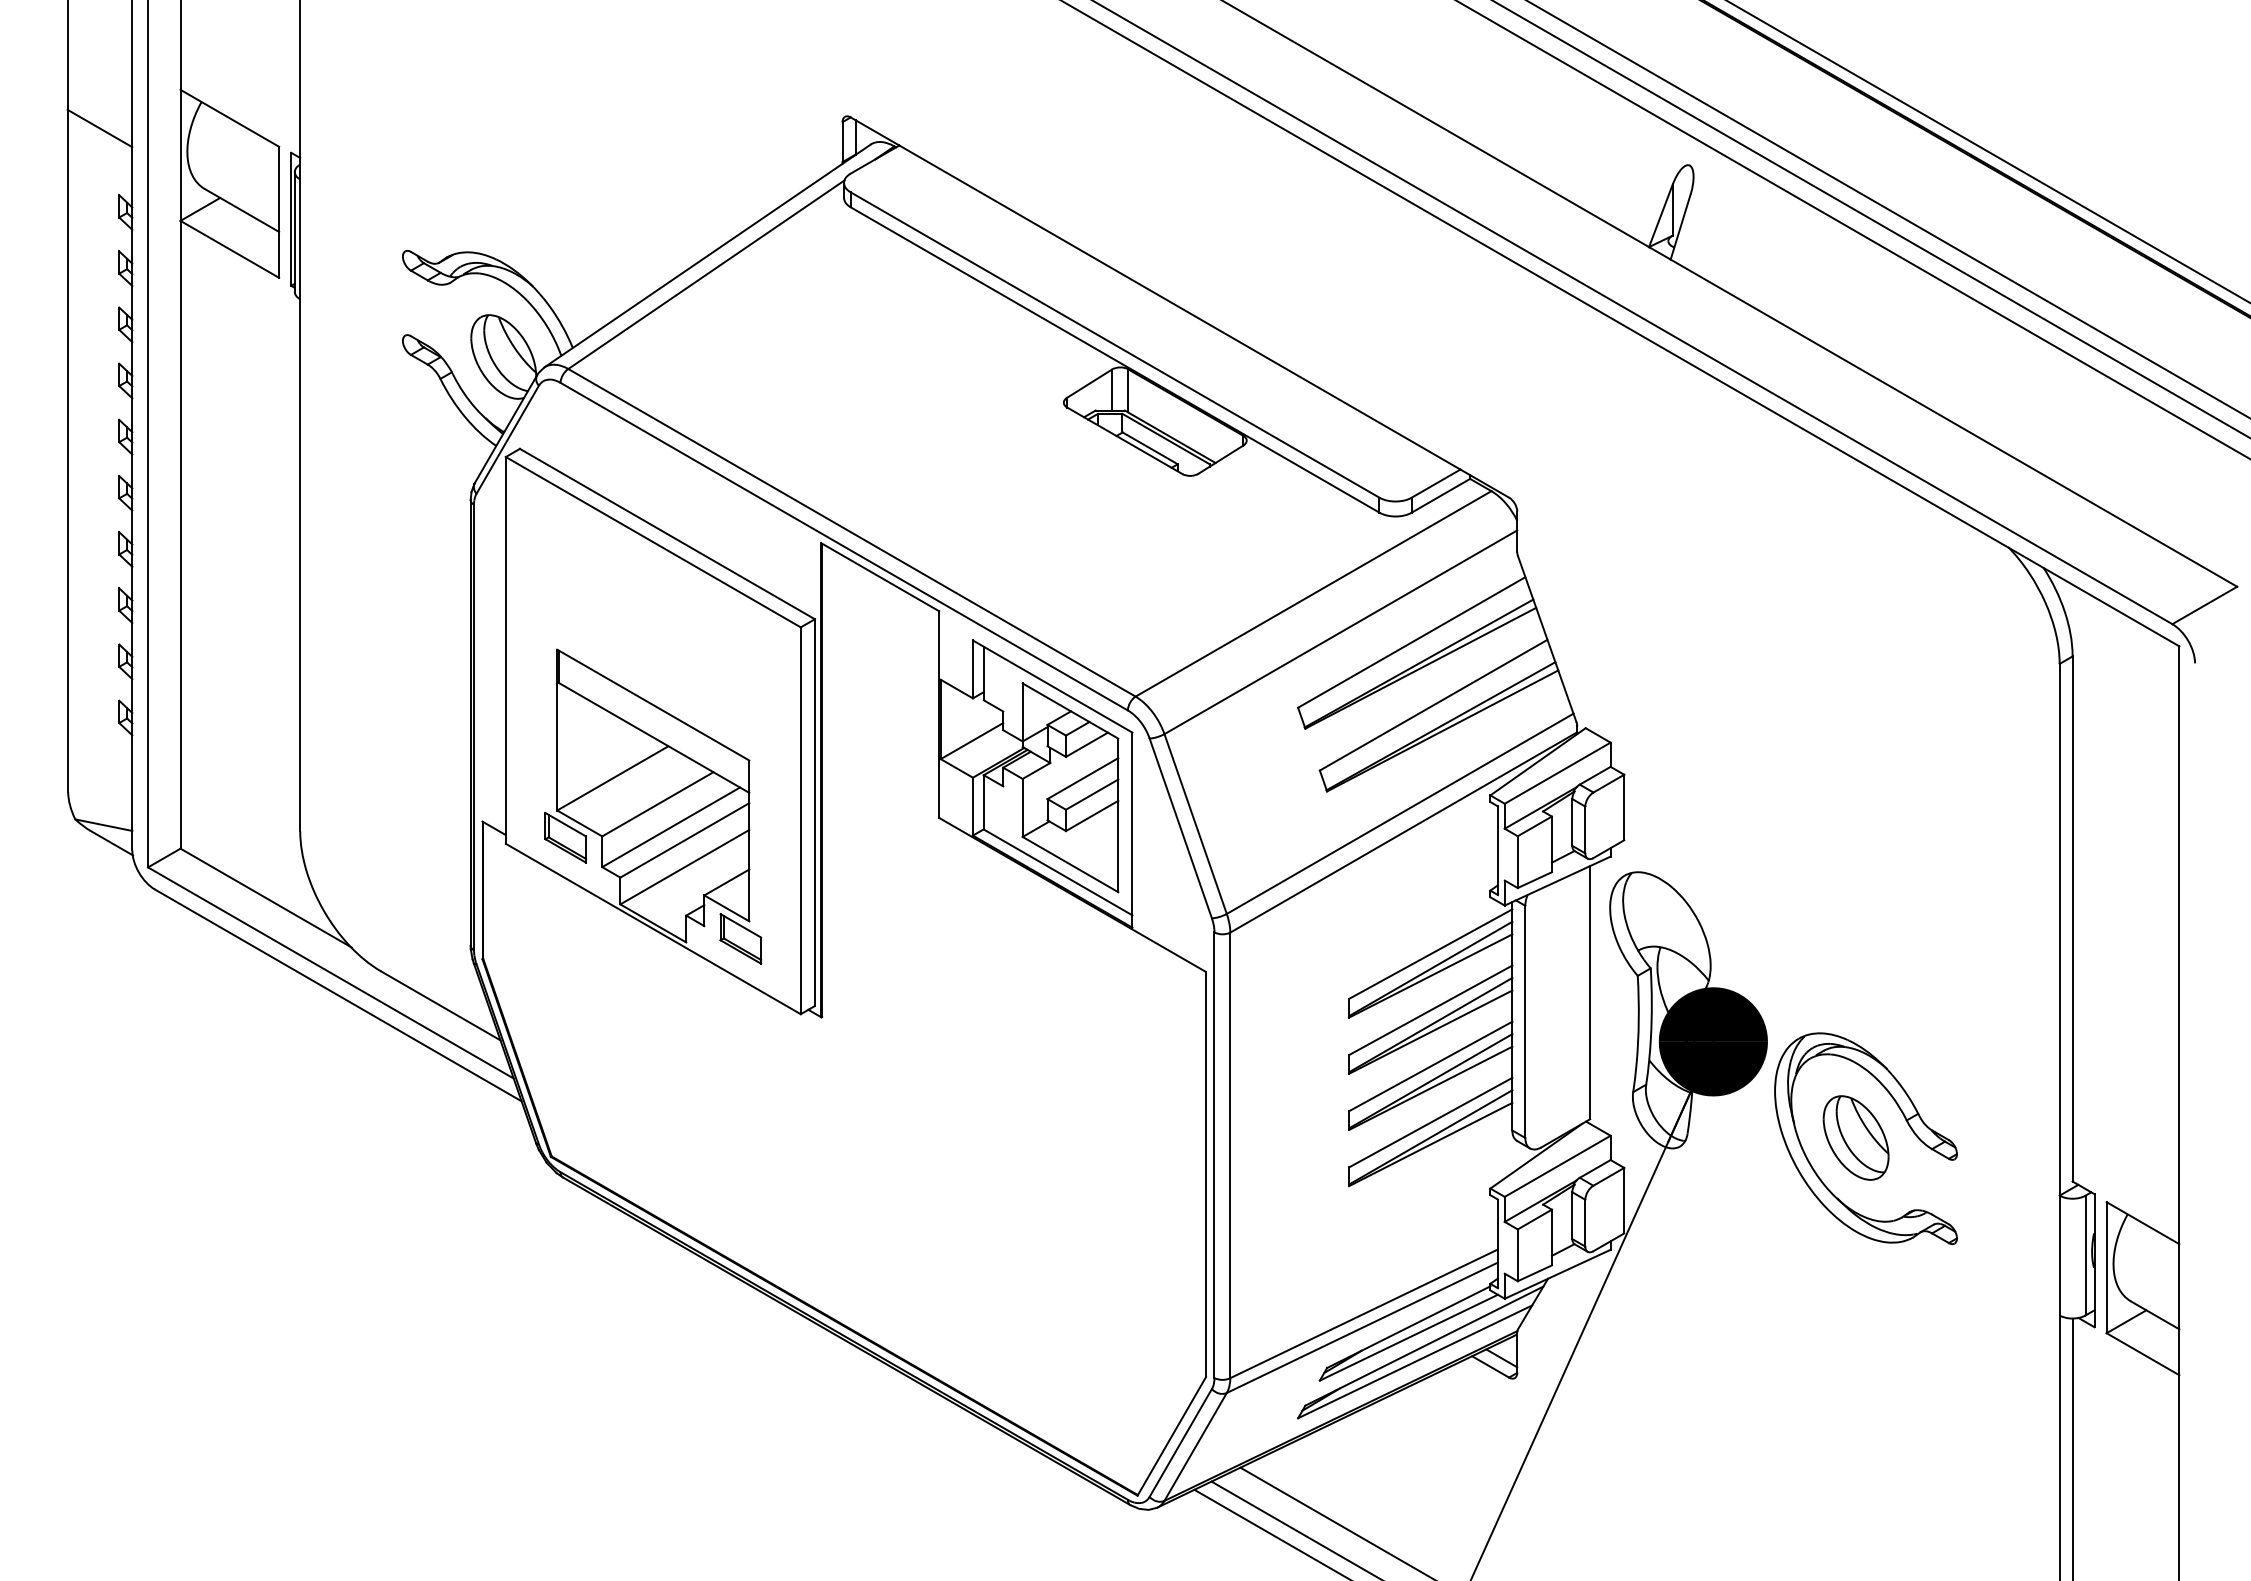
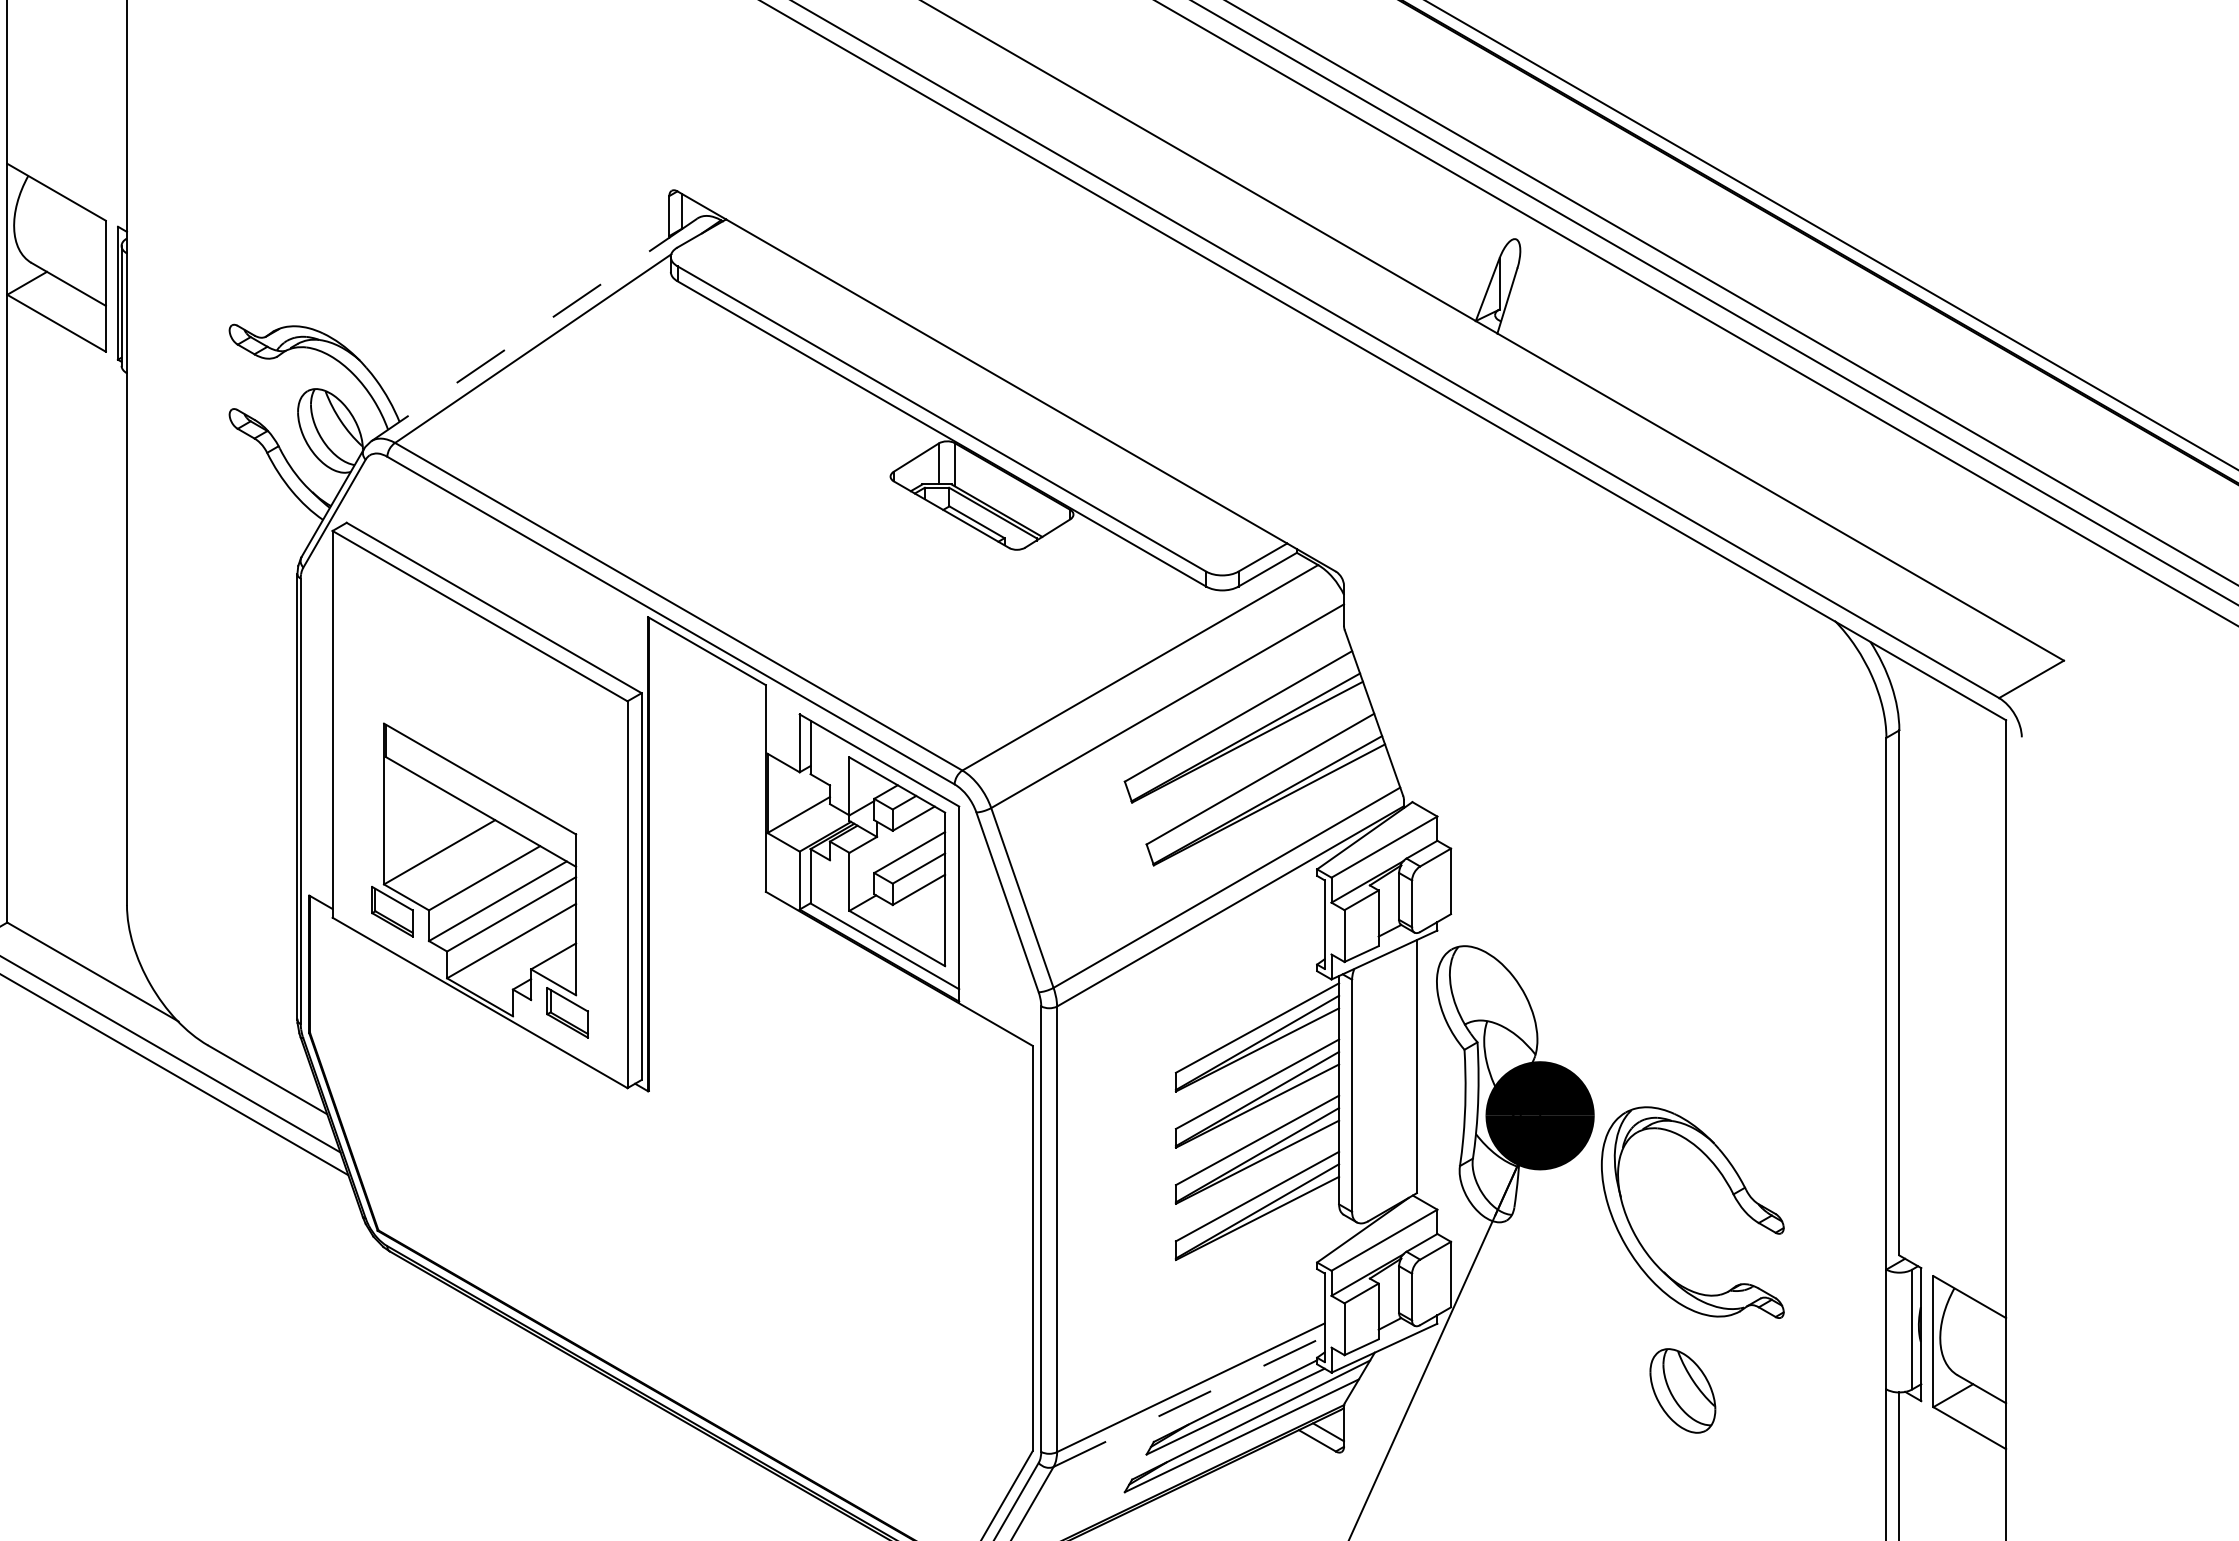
line: (707, 256) -> (534, 330), solid -> dashed
part: (1855, 1137) -> (1682, 1390), moved
line: (1362, 1327) -> (1189, 1401), solid -> dashed

